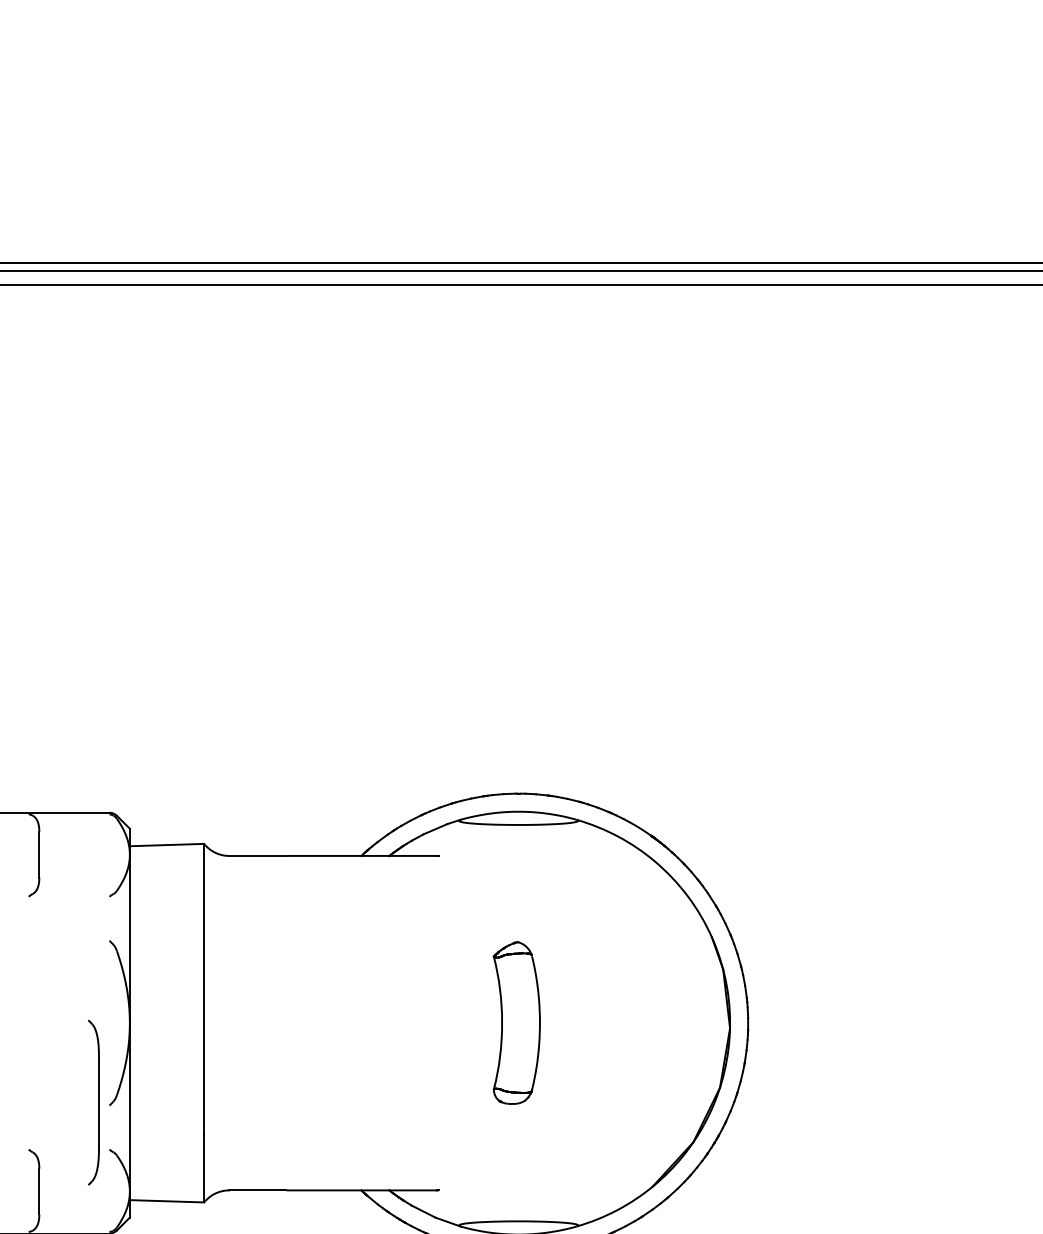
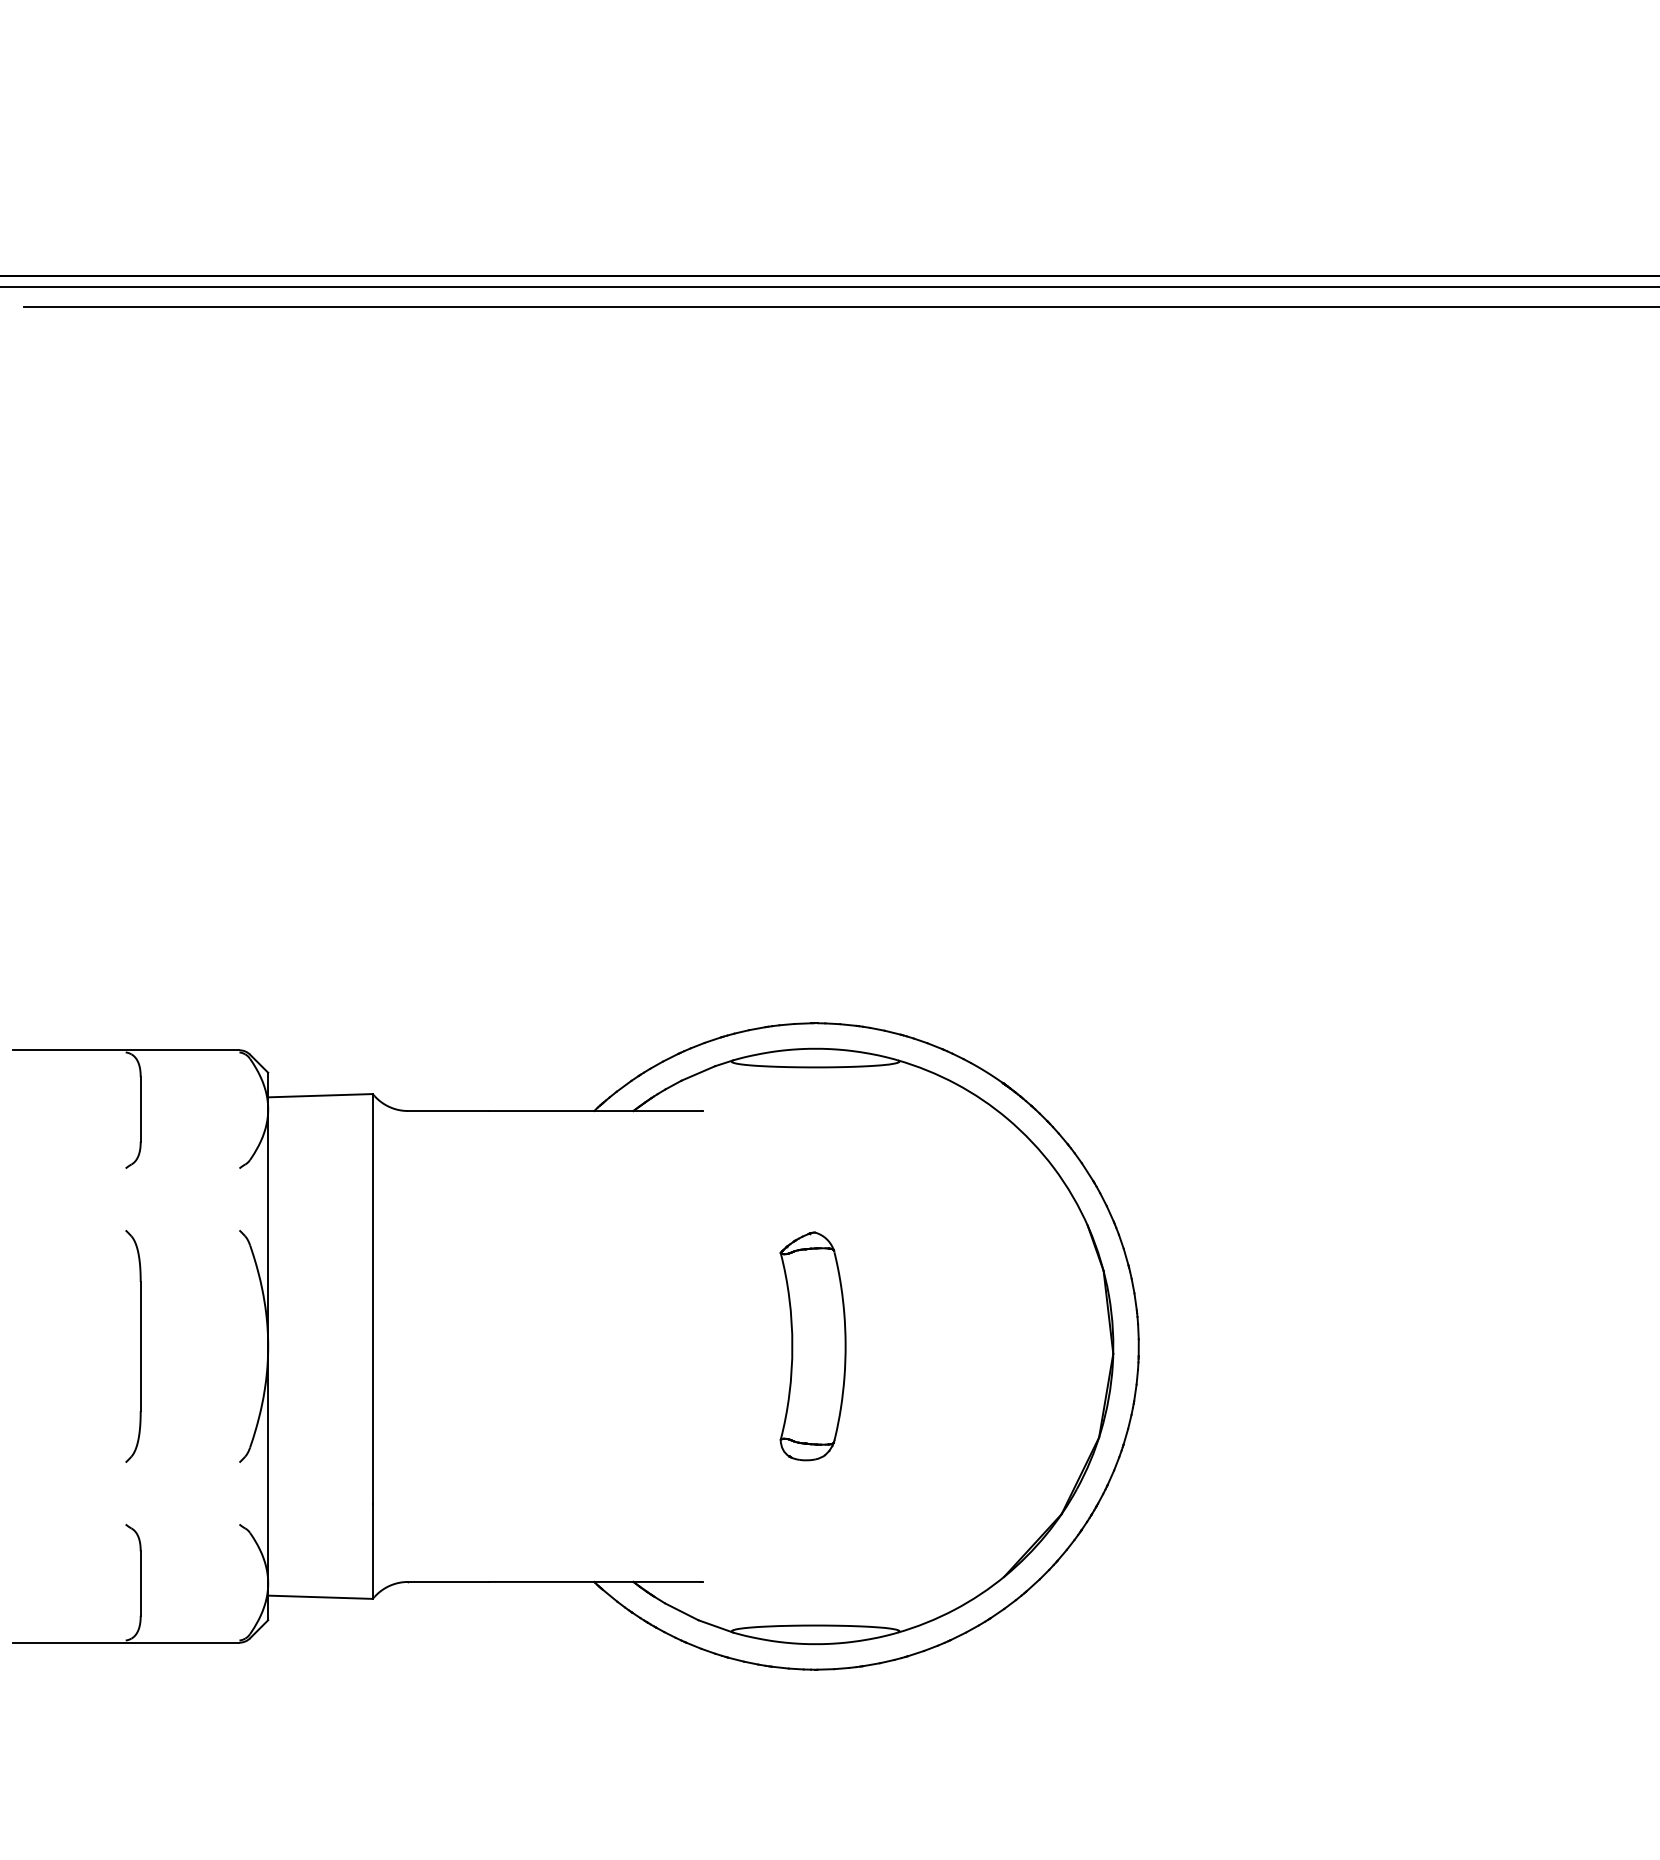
part: (98, 1102) -> (140, 1346), moved

